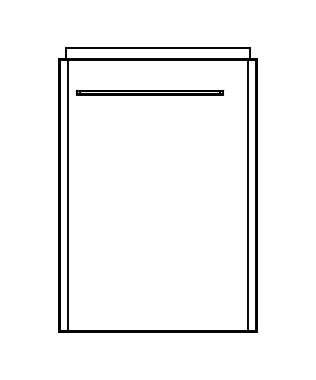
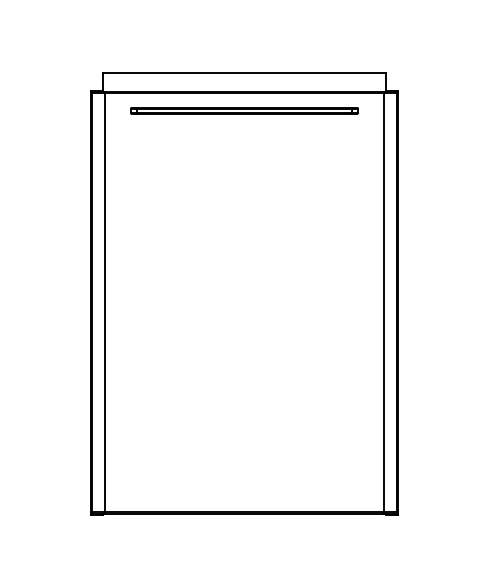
part: (149, 92) -> (243, 110), moved

